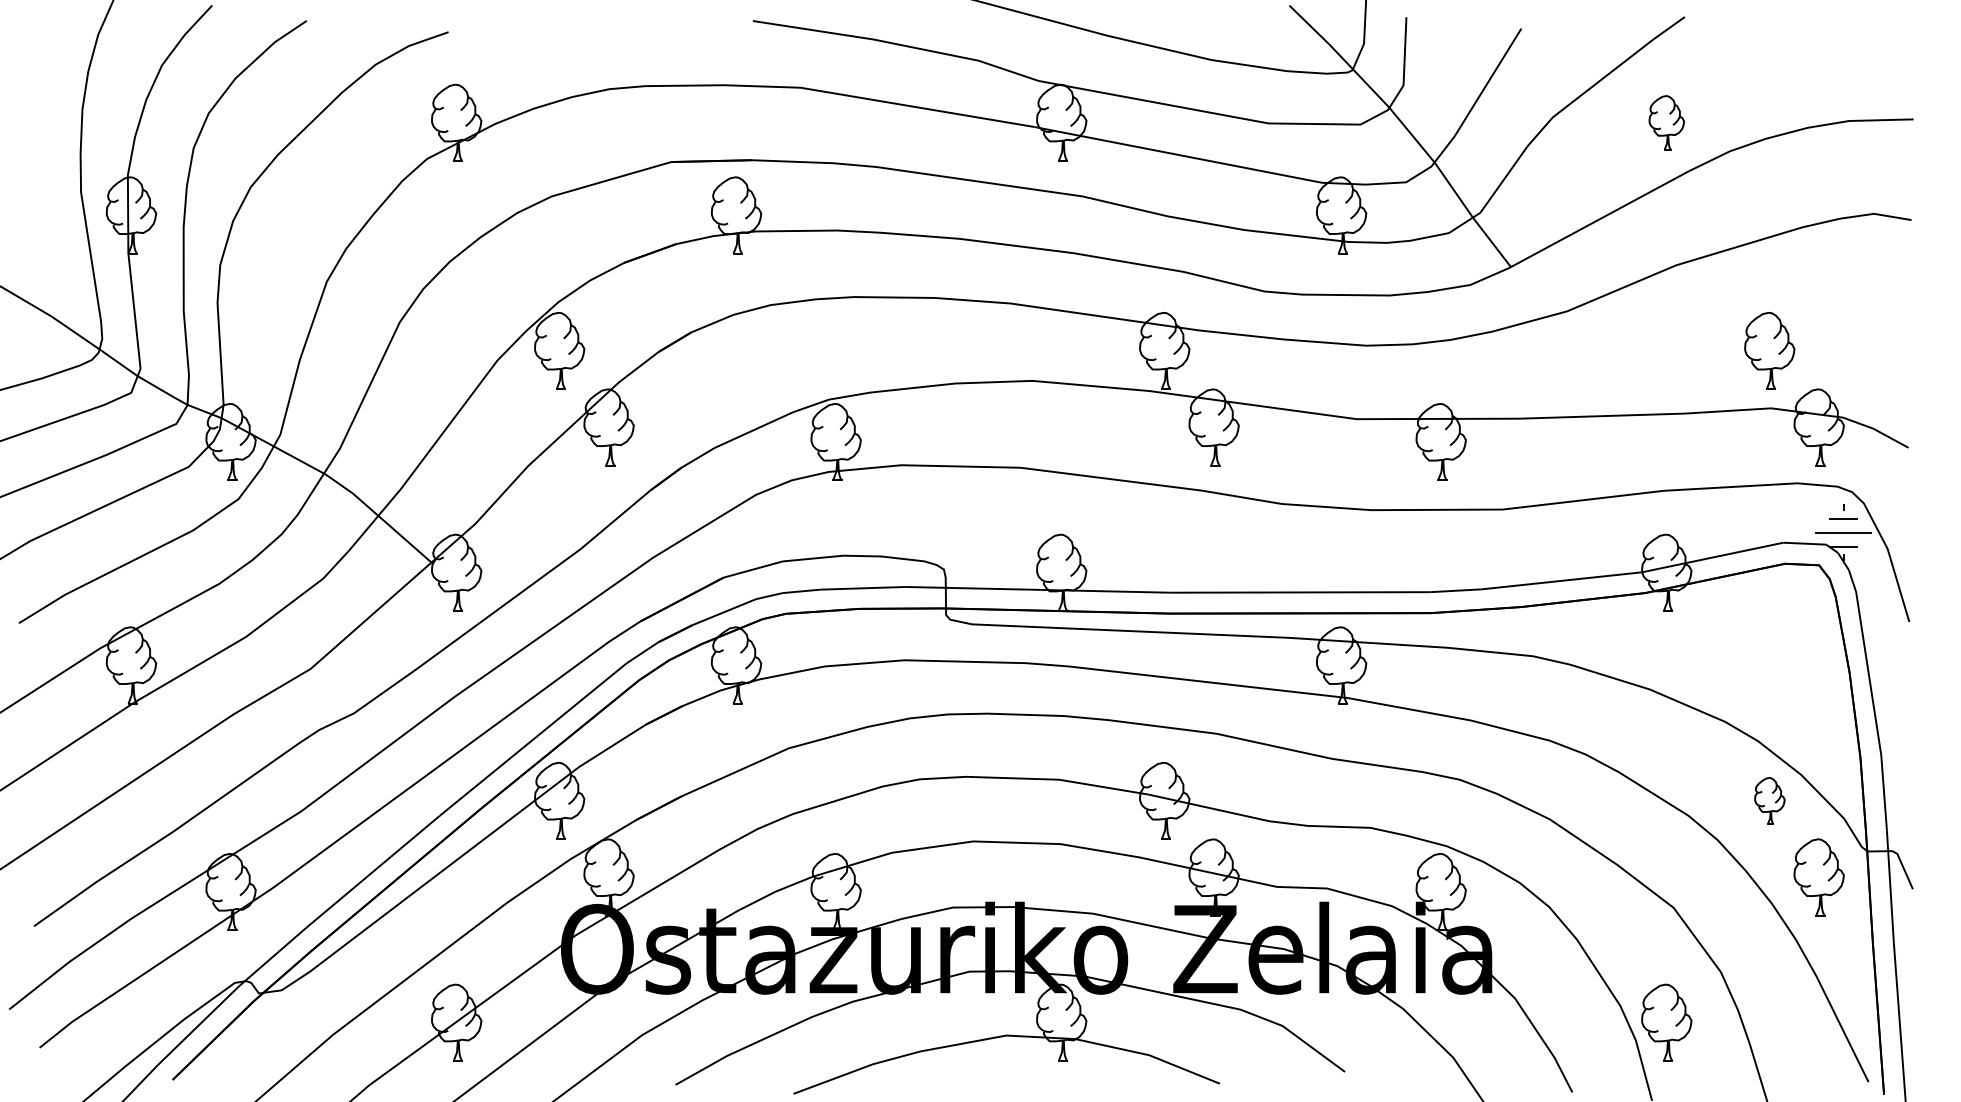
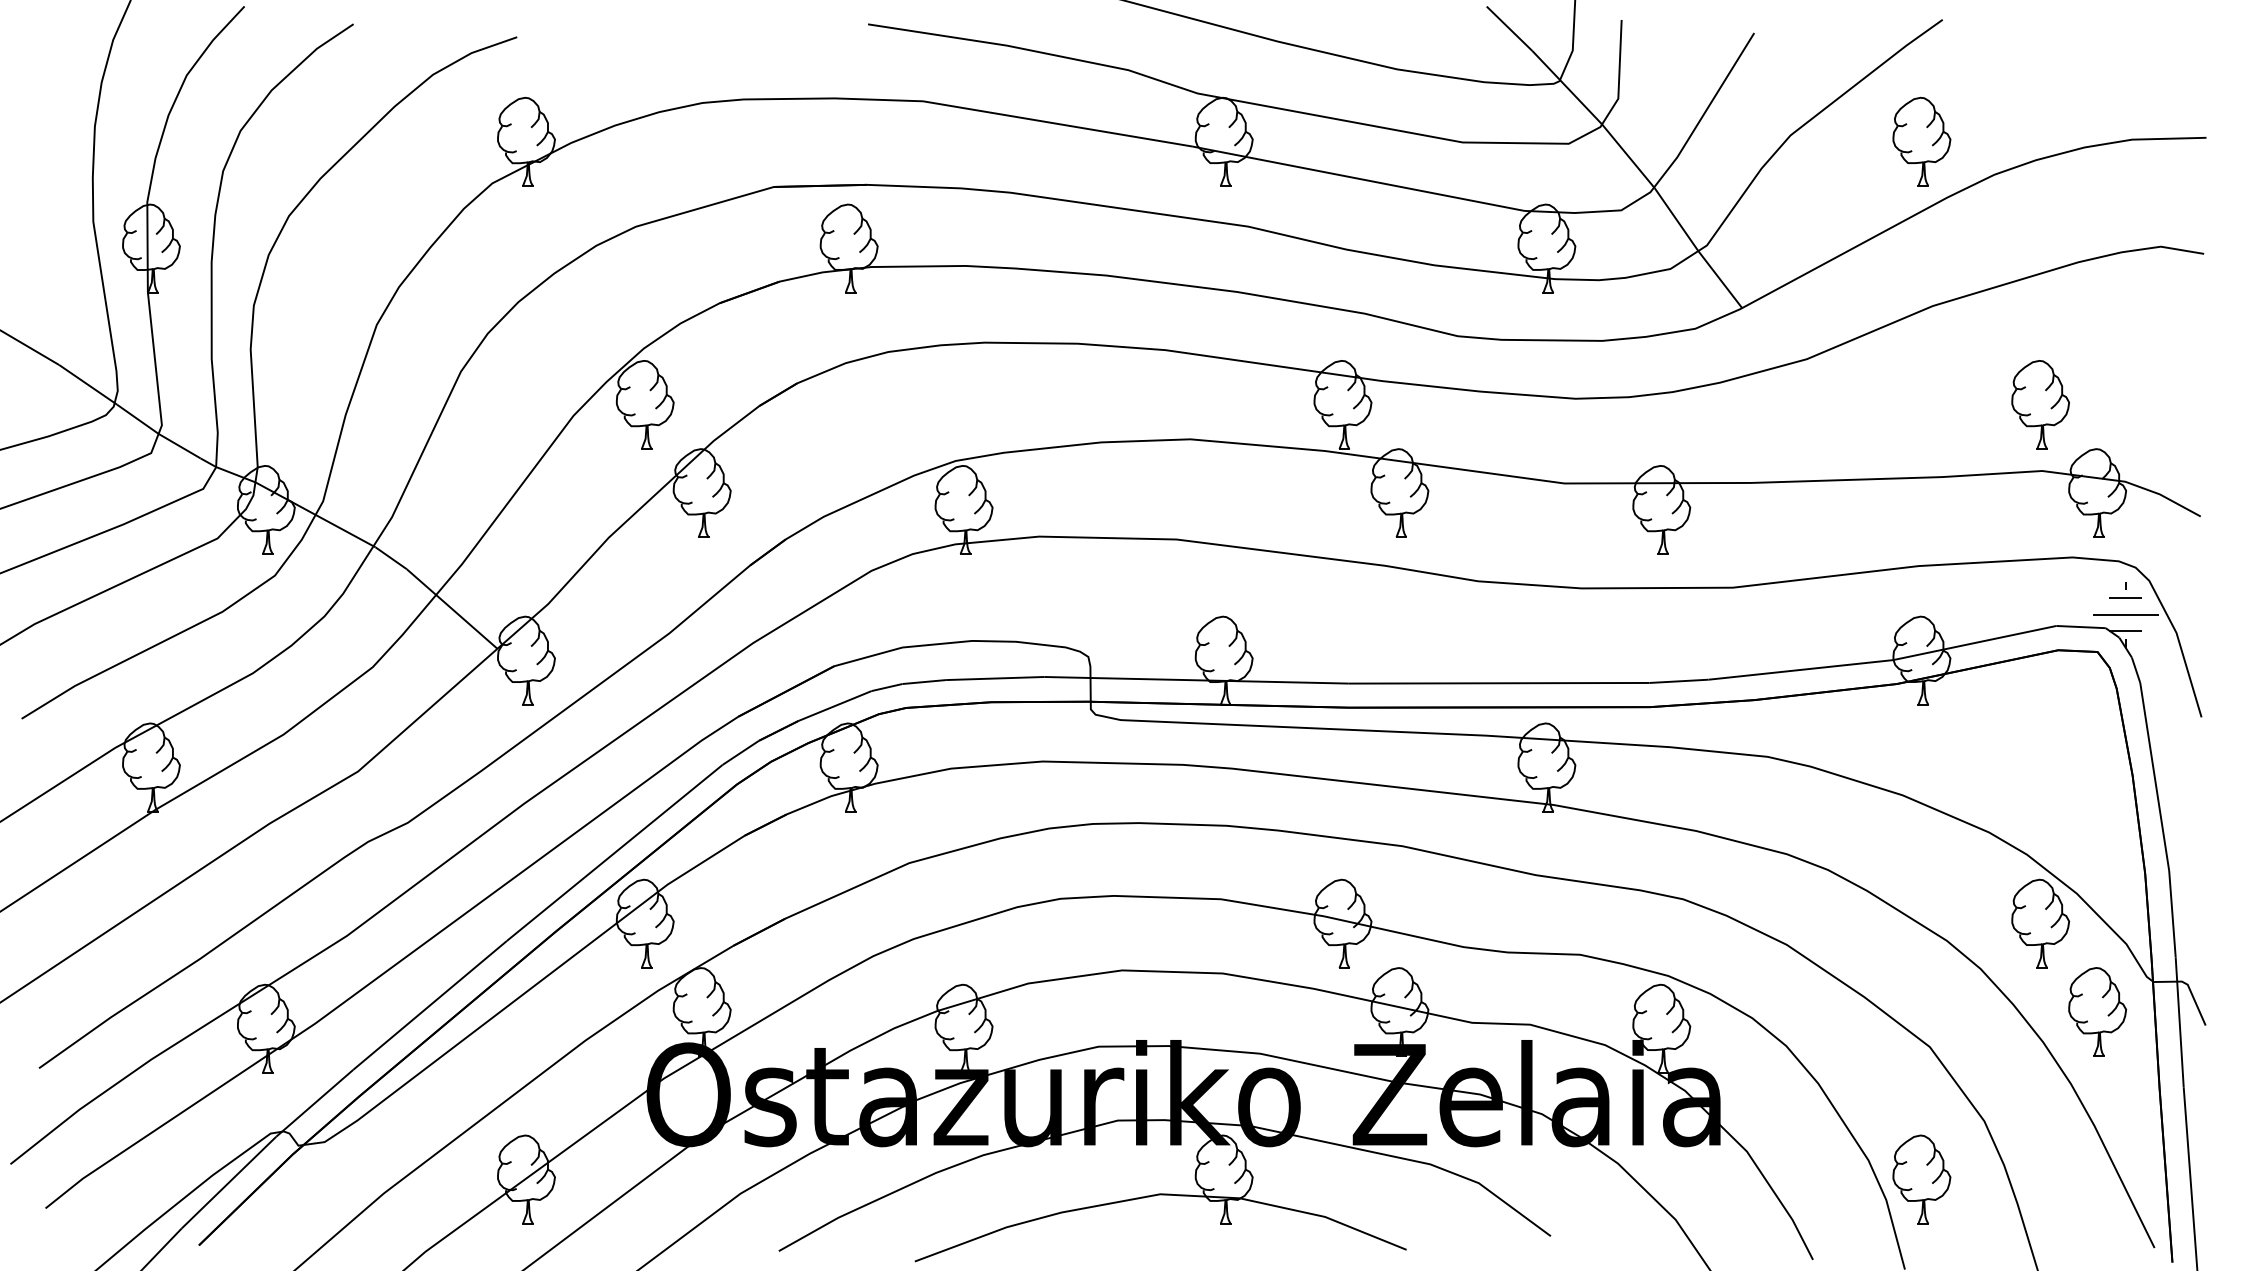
part: (1666, 122) -> (1921, 141), size x1.43
part: (1769, 800) -> (2040, 923), size x1.67

